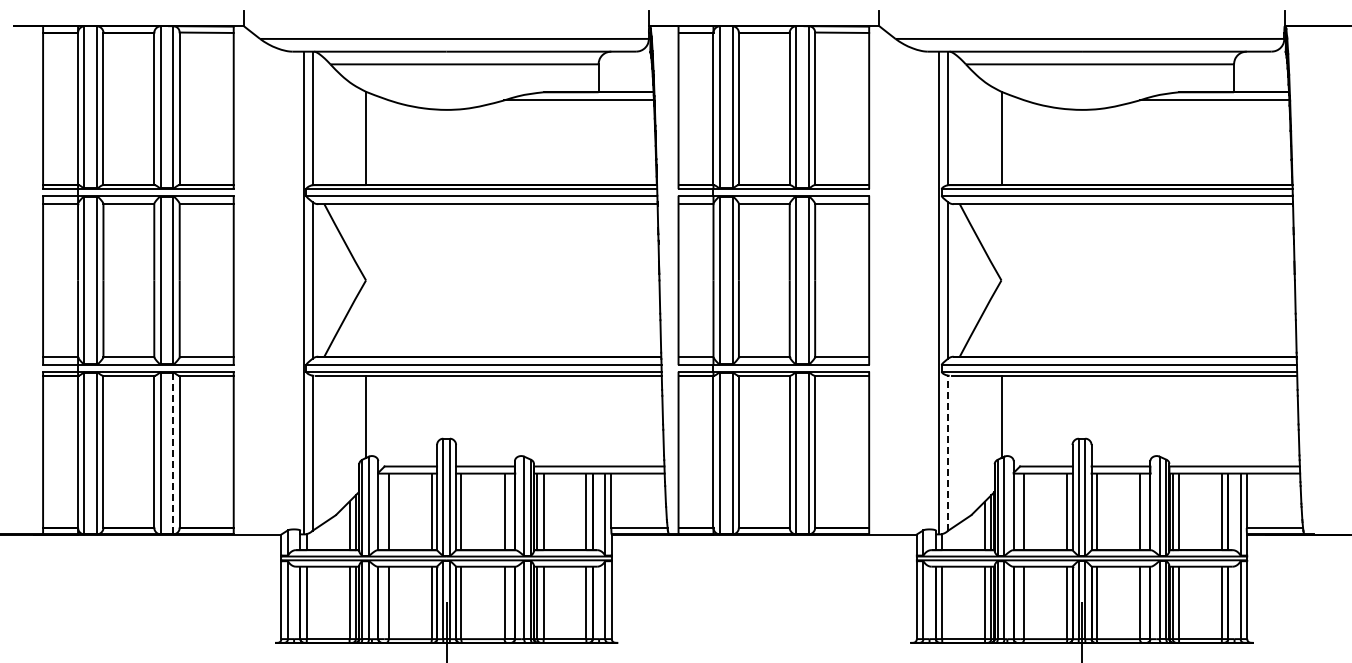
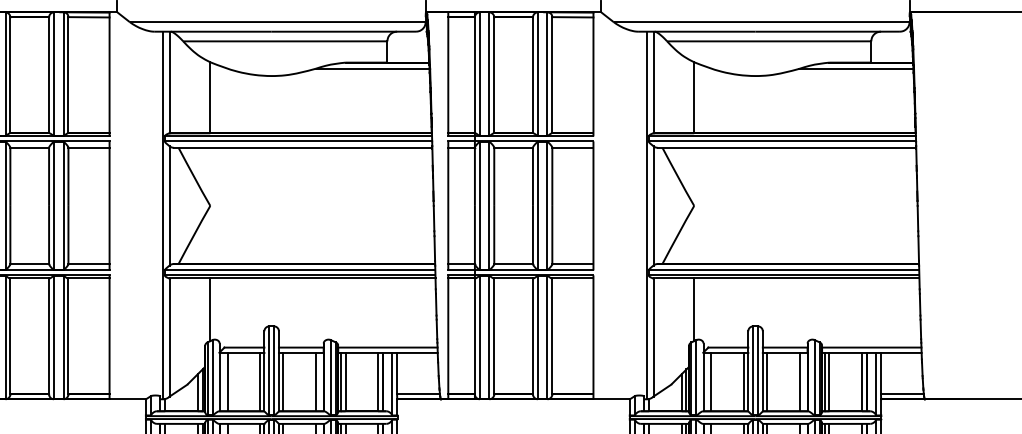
line: (173, 453) -> (63, 337), dashed -> solid
line: (948, 453) -> (653, 337), dashed -> solid

